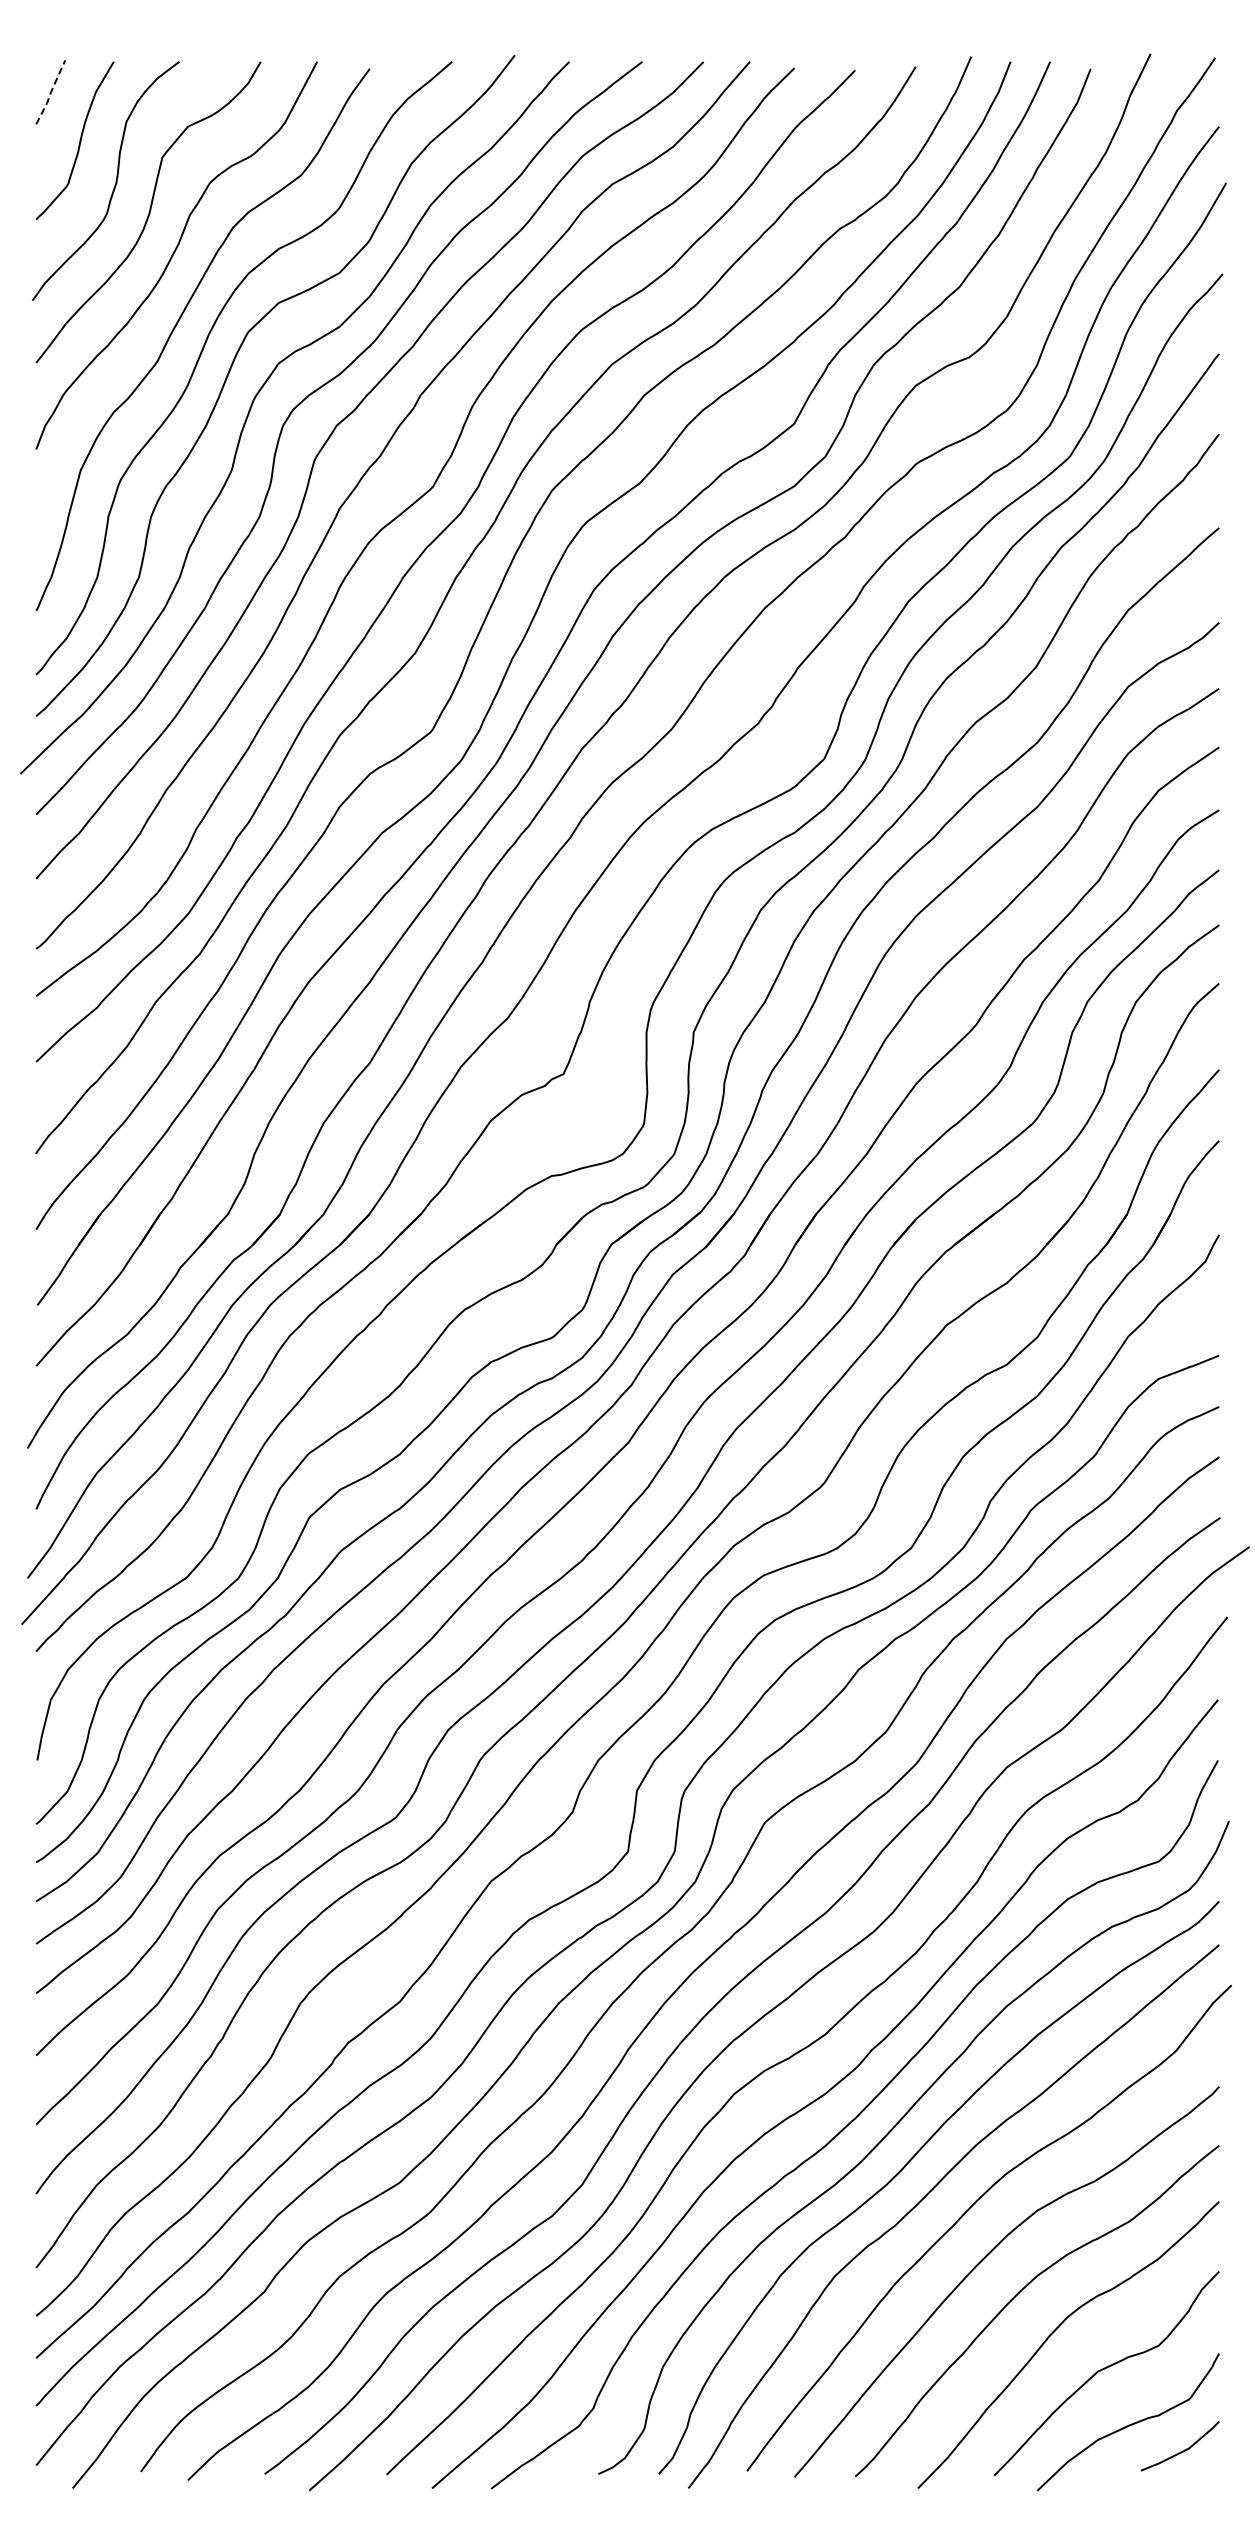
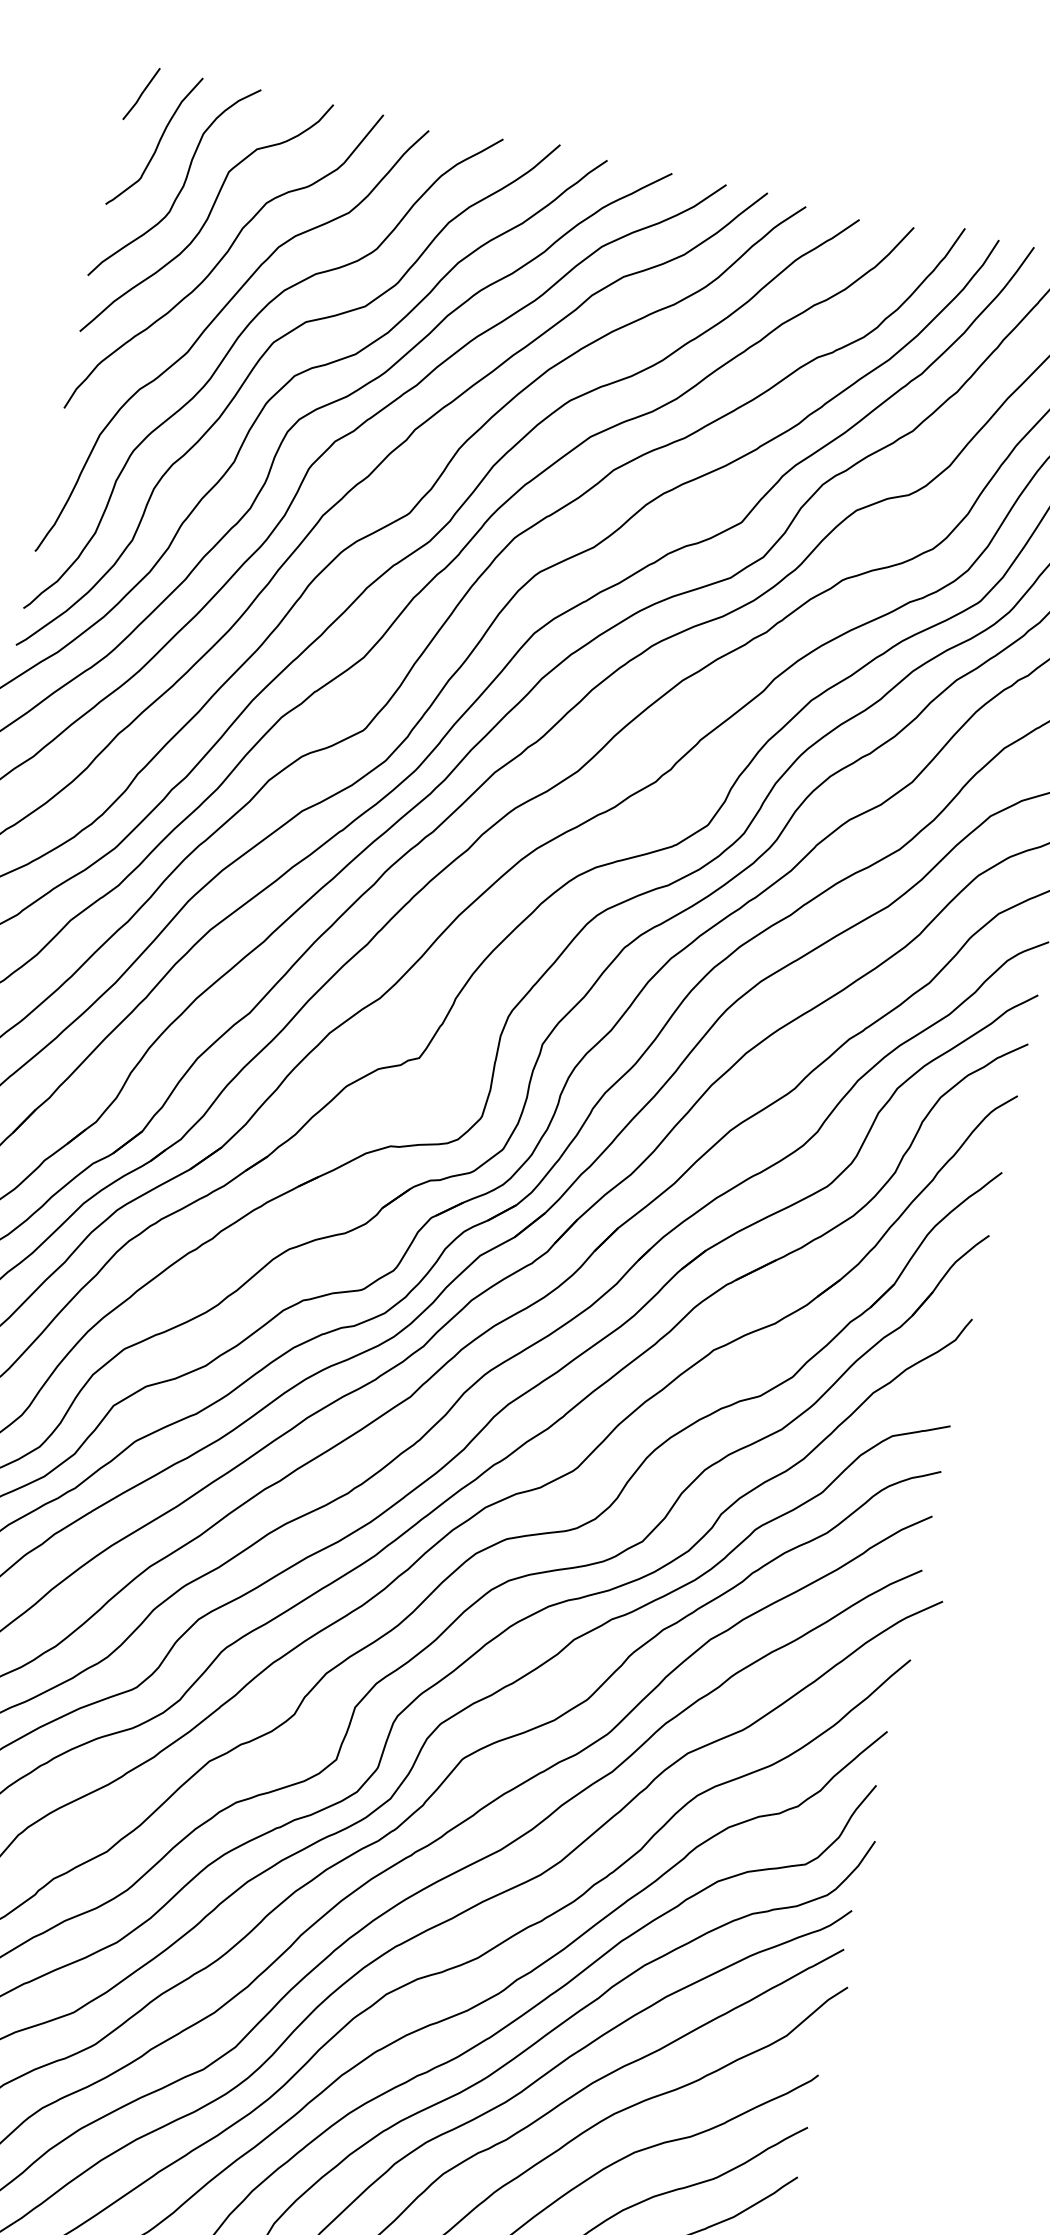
line: (50, 92) -> (141, 94), dashed -> solid

